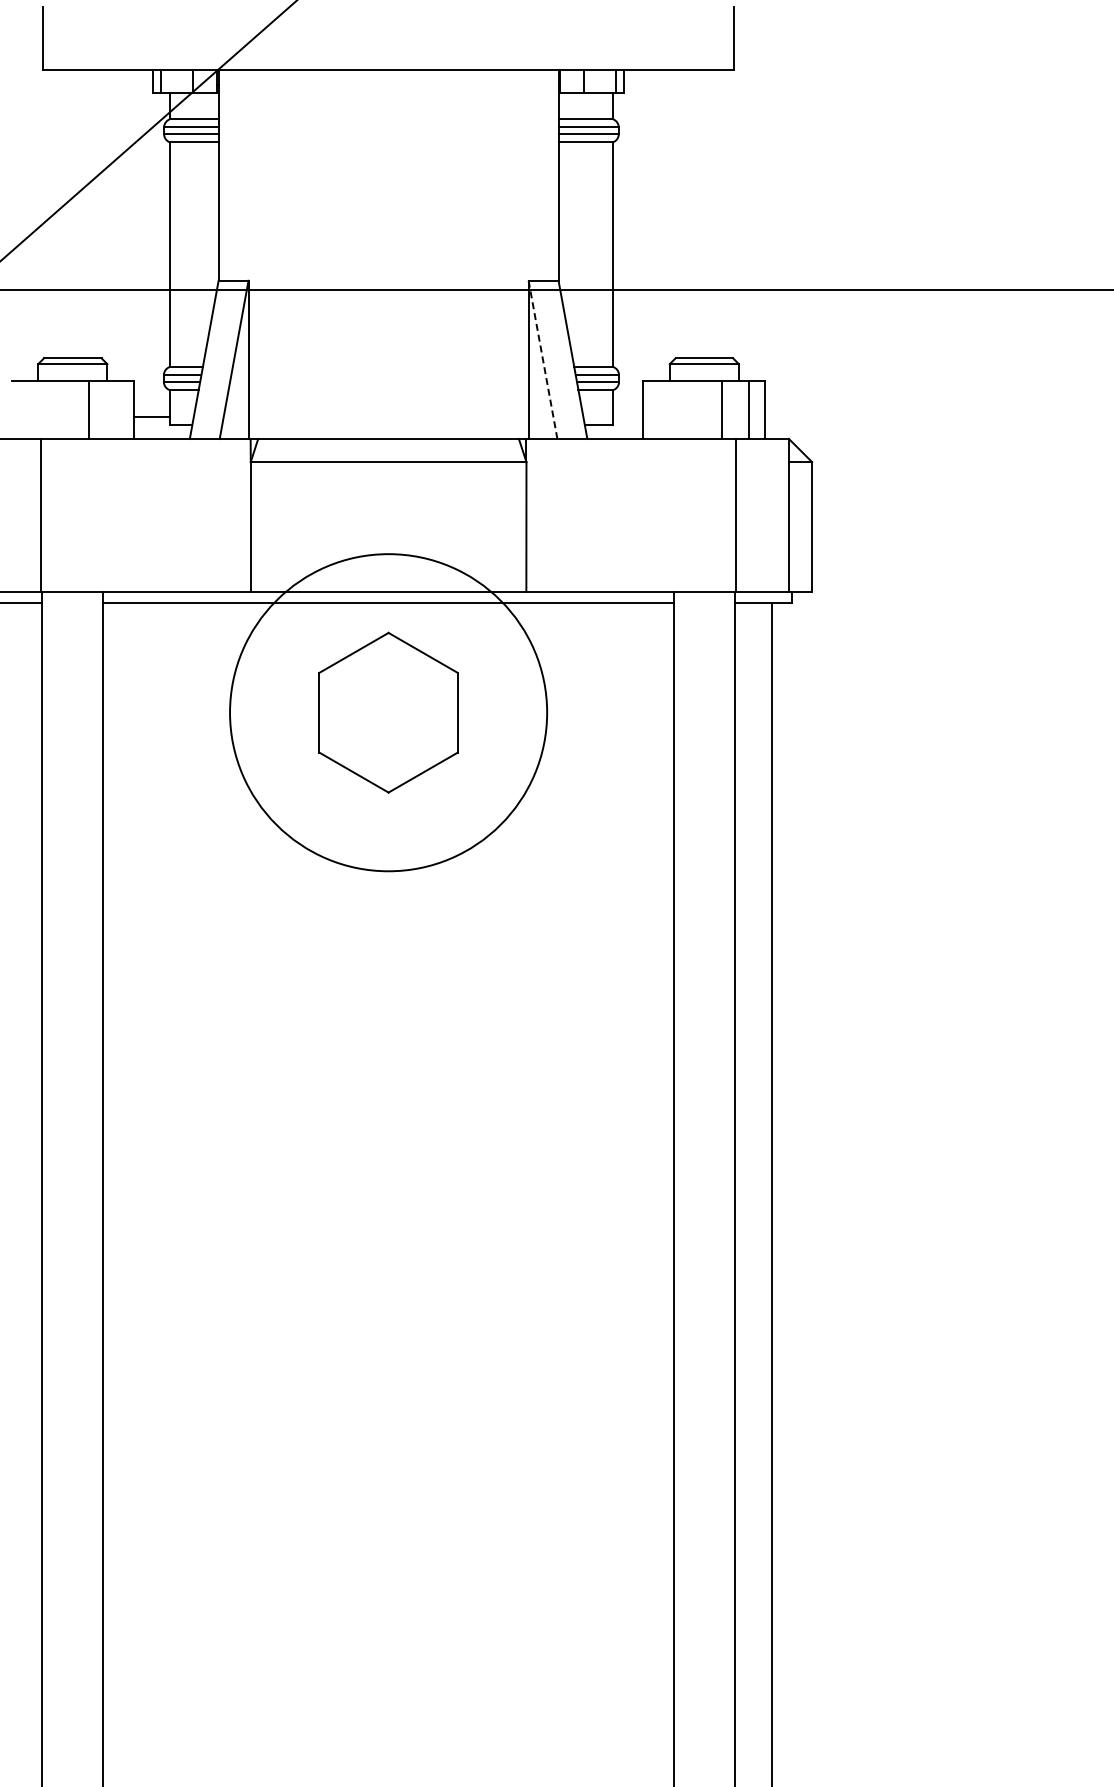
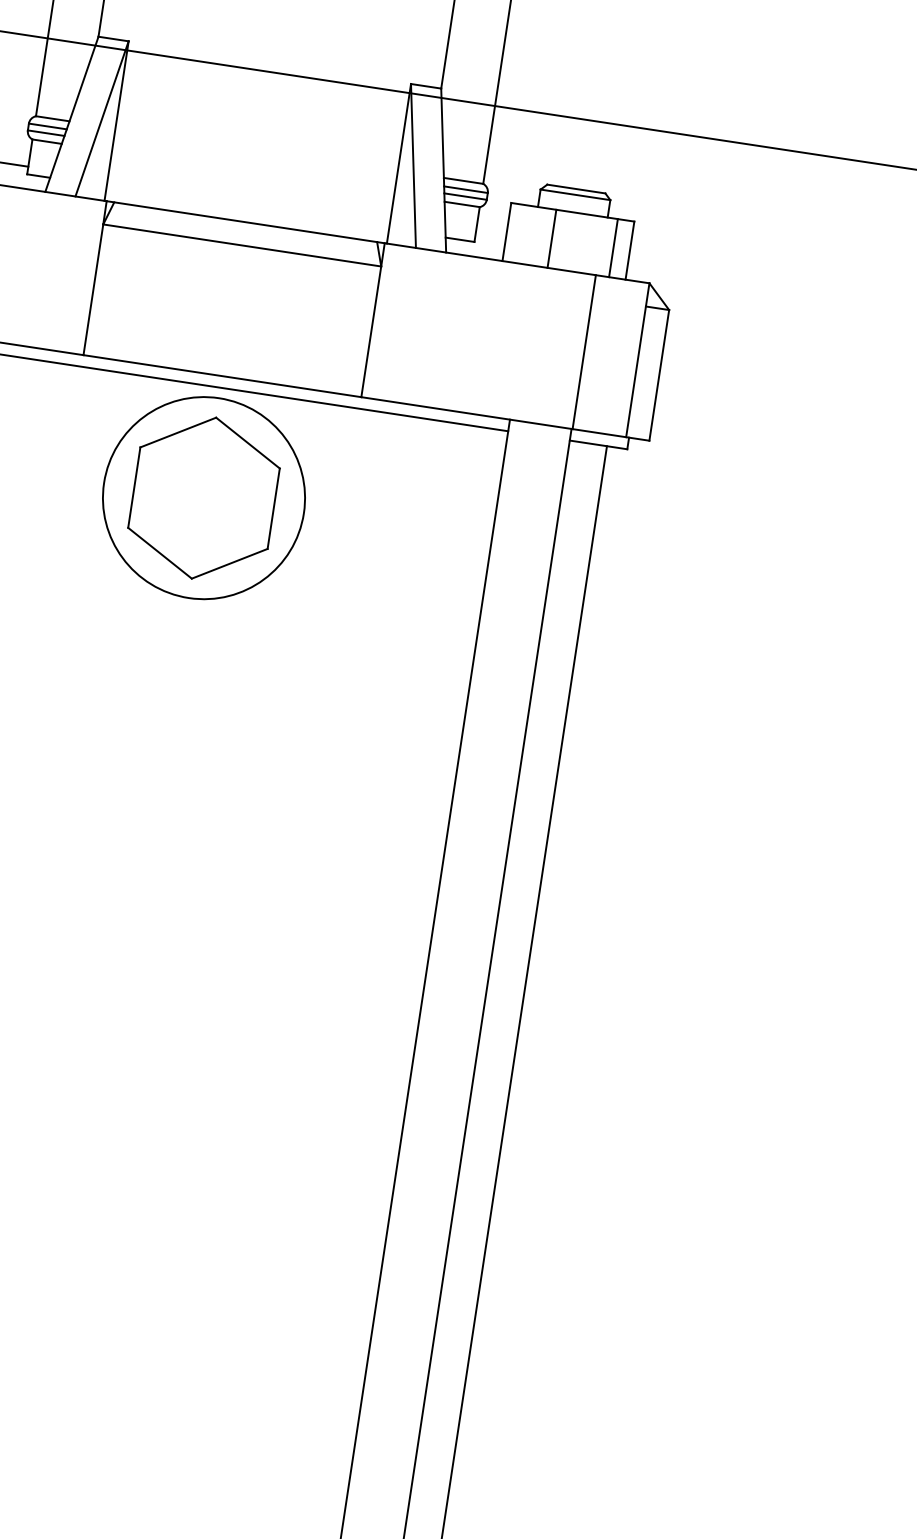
line: (542, 359) -> (413, 165), dashed -> solid
line: (721, 410) -> (551, 239), moved
circle: (388, 712) -> (203, 497), size x0.62

